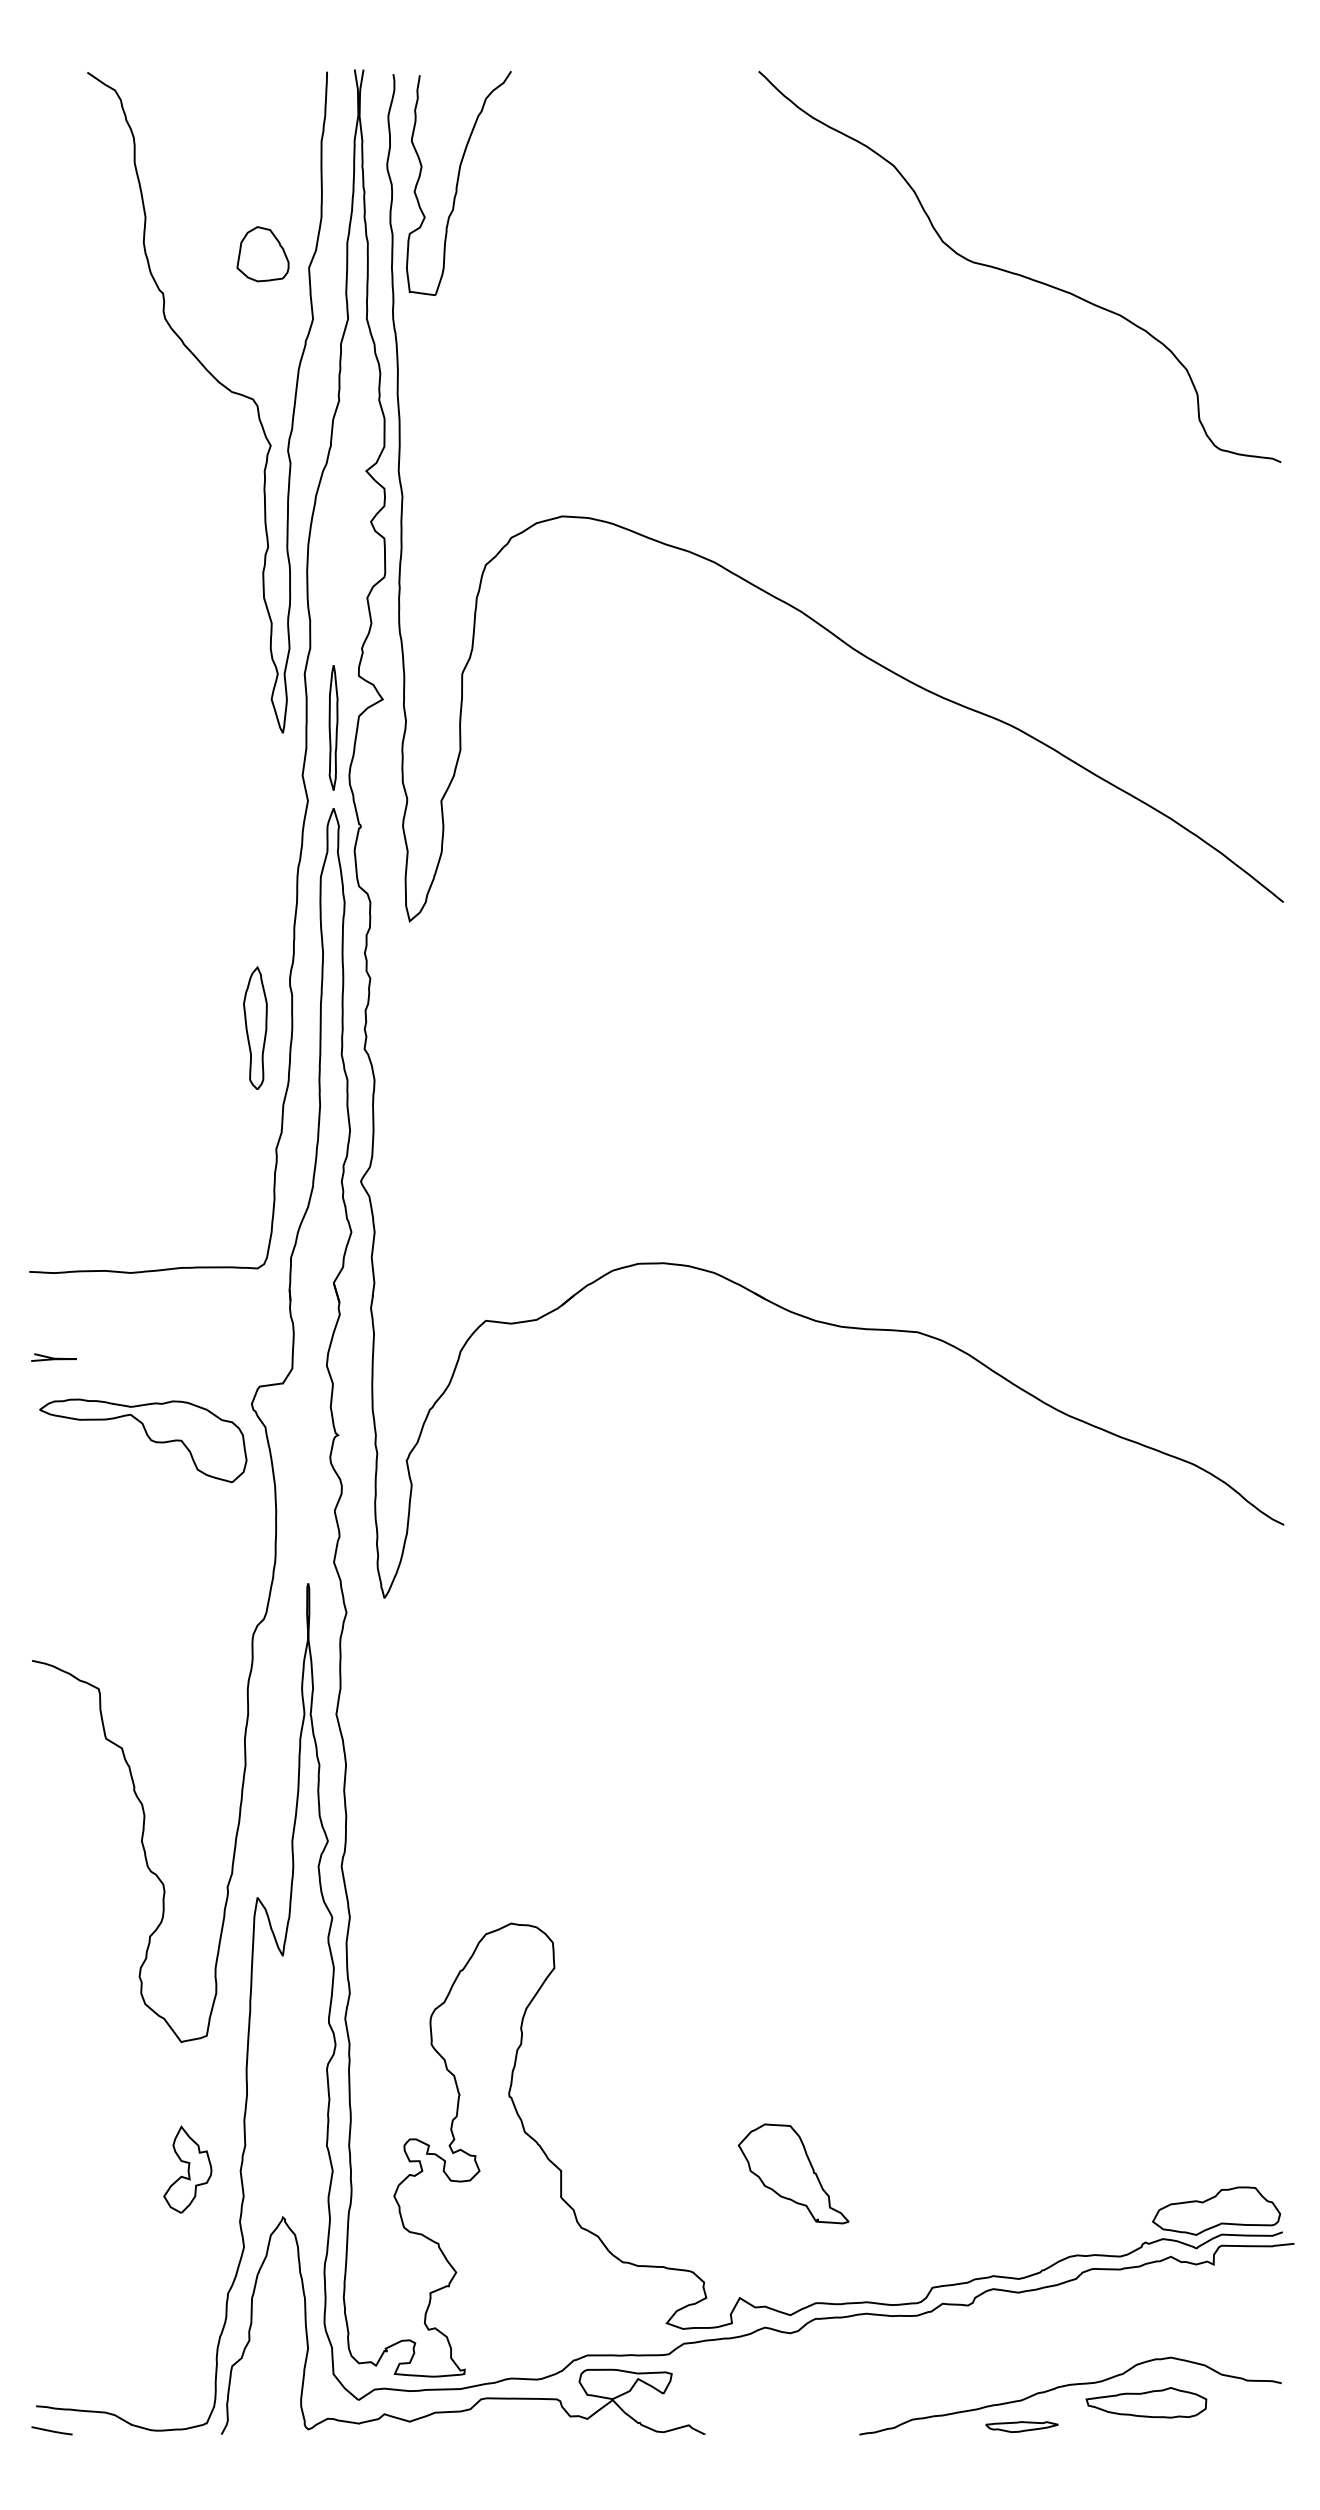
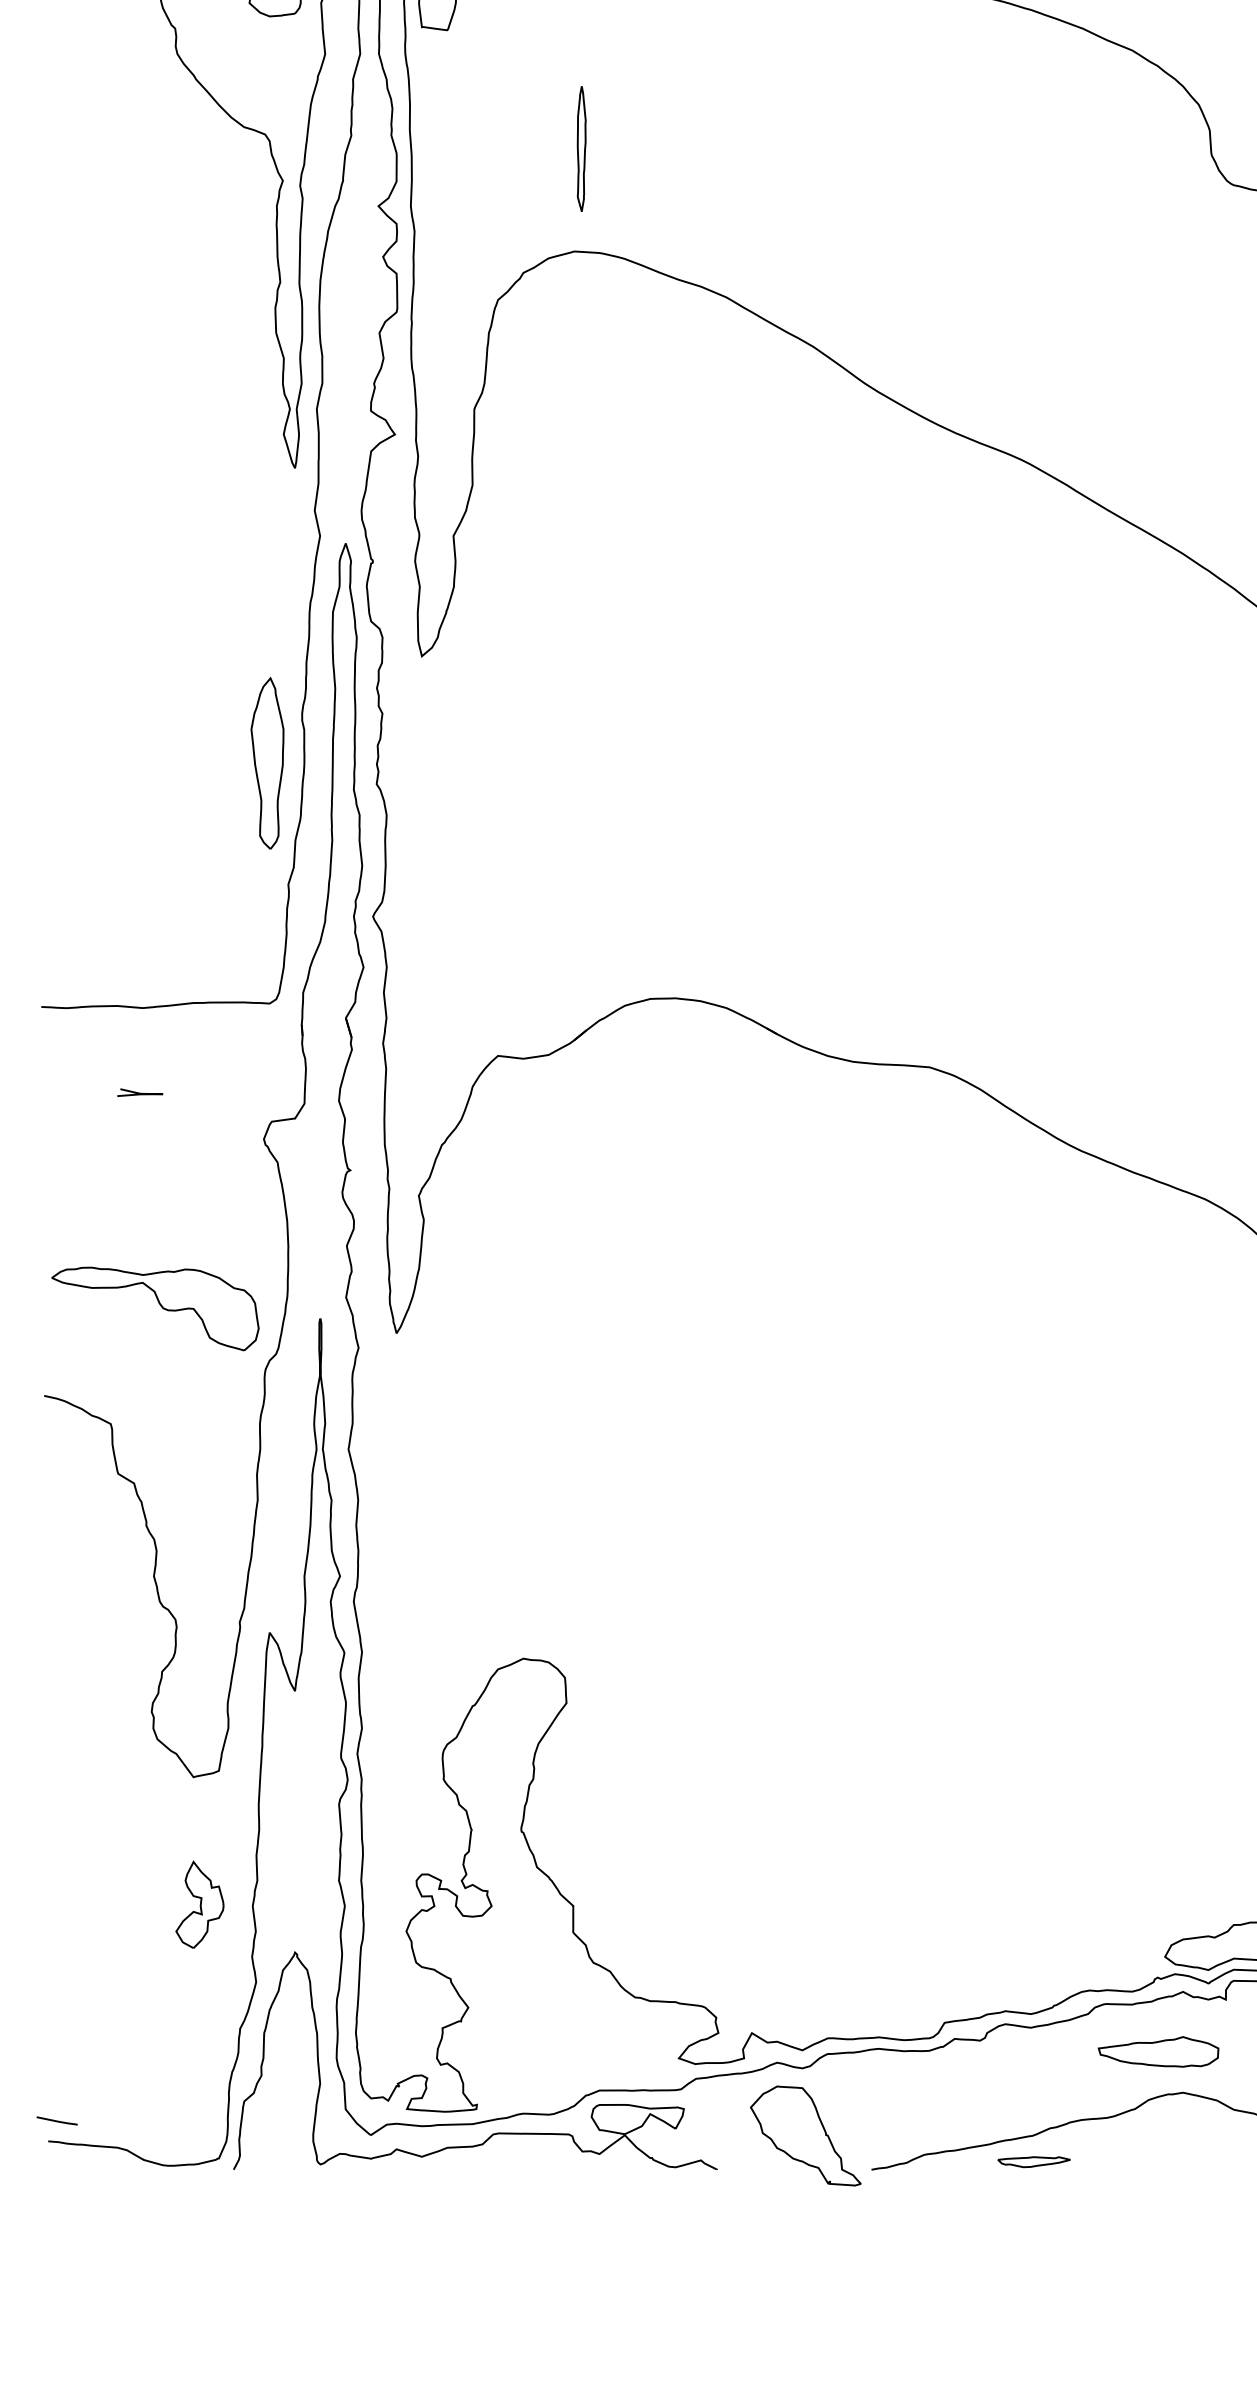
part: (333, 727) -> (581, 148), moved
part: (255, 1027) -> (267, 762), size x1.4
curve: (53, 1357) -> (139, 1092), moved
part: (143, 1440) -> (155, 1308), moved
part: (793, 2173) -> (805, 2135), moved
part: (1146, 2402) -> (1158, 2051), moved
line: (51, 2430) -> (56, 2120), moved

